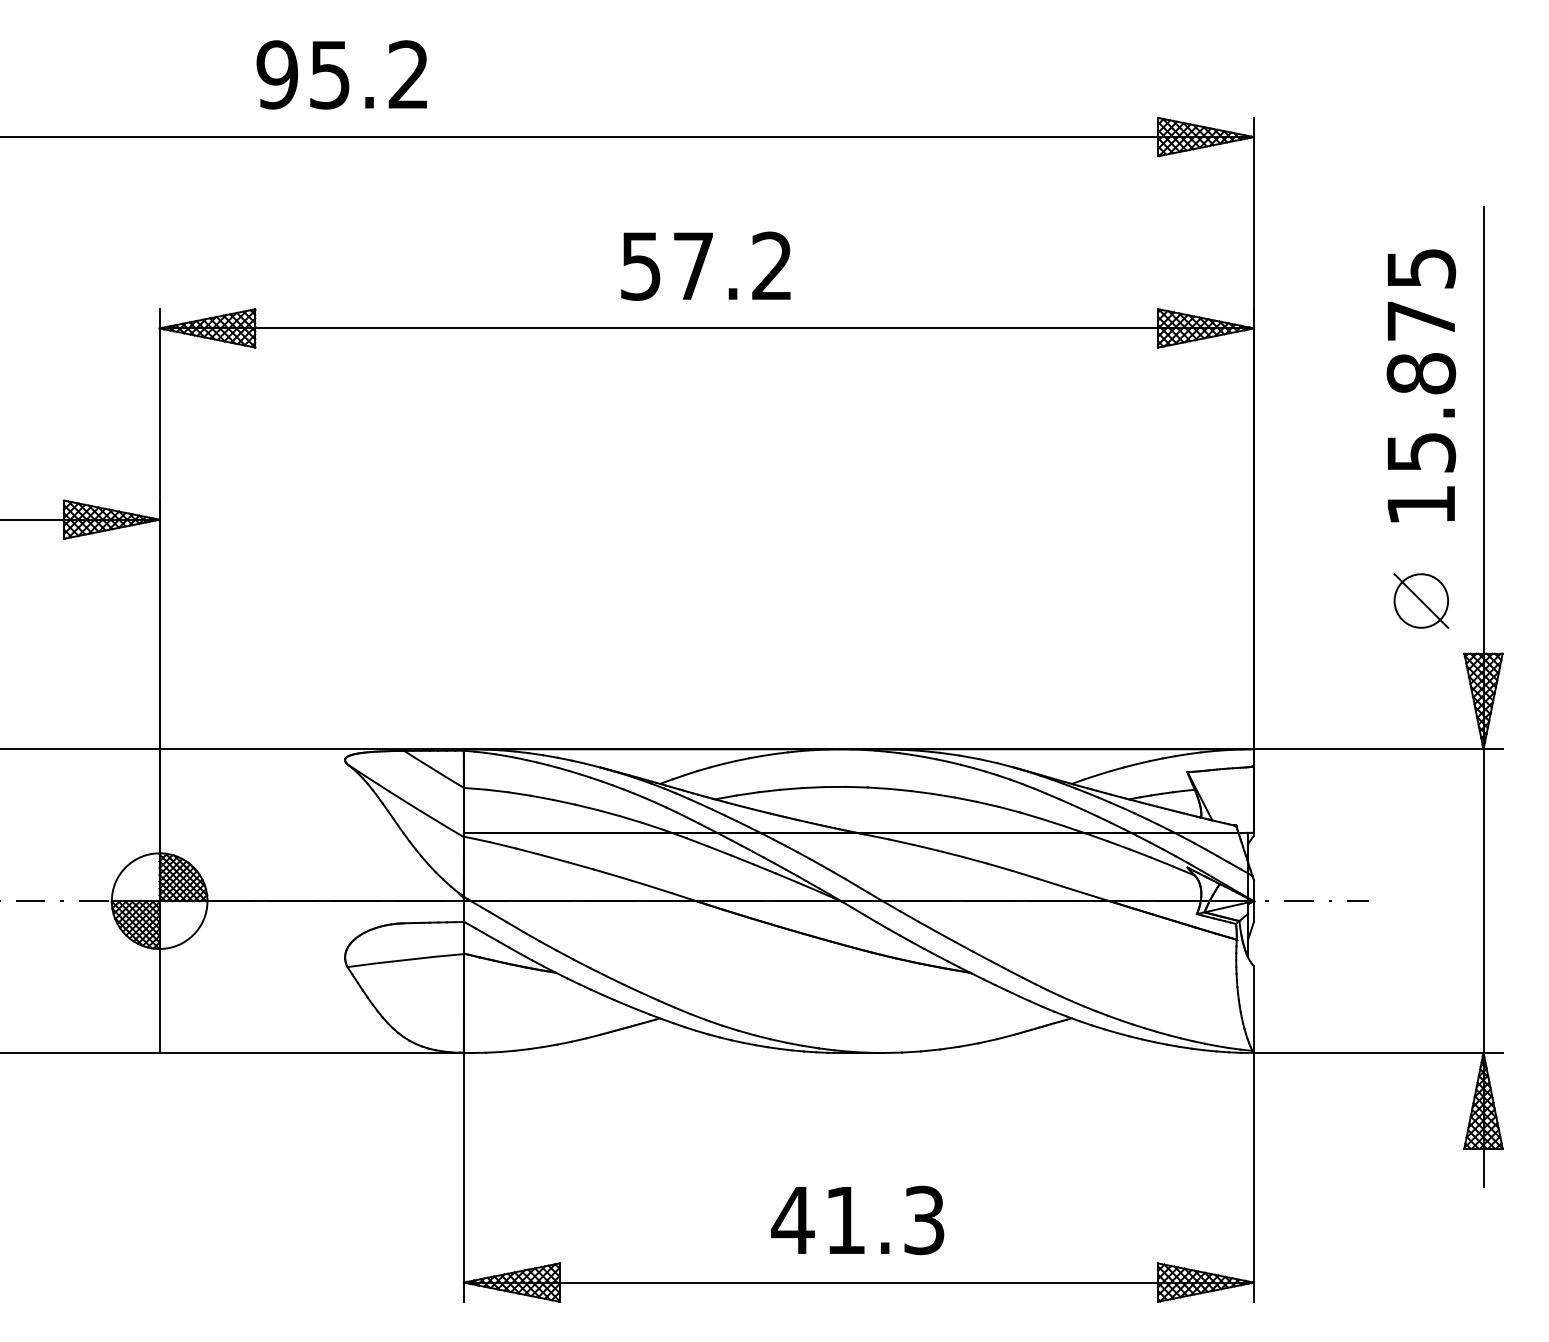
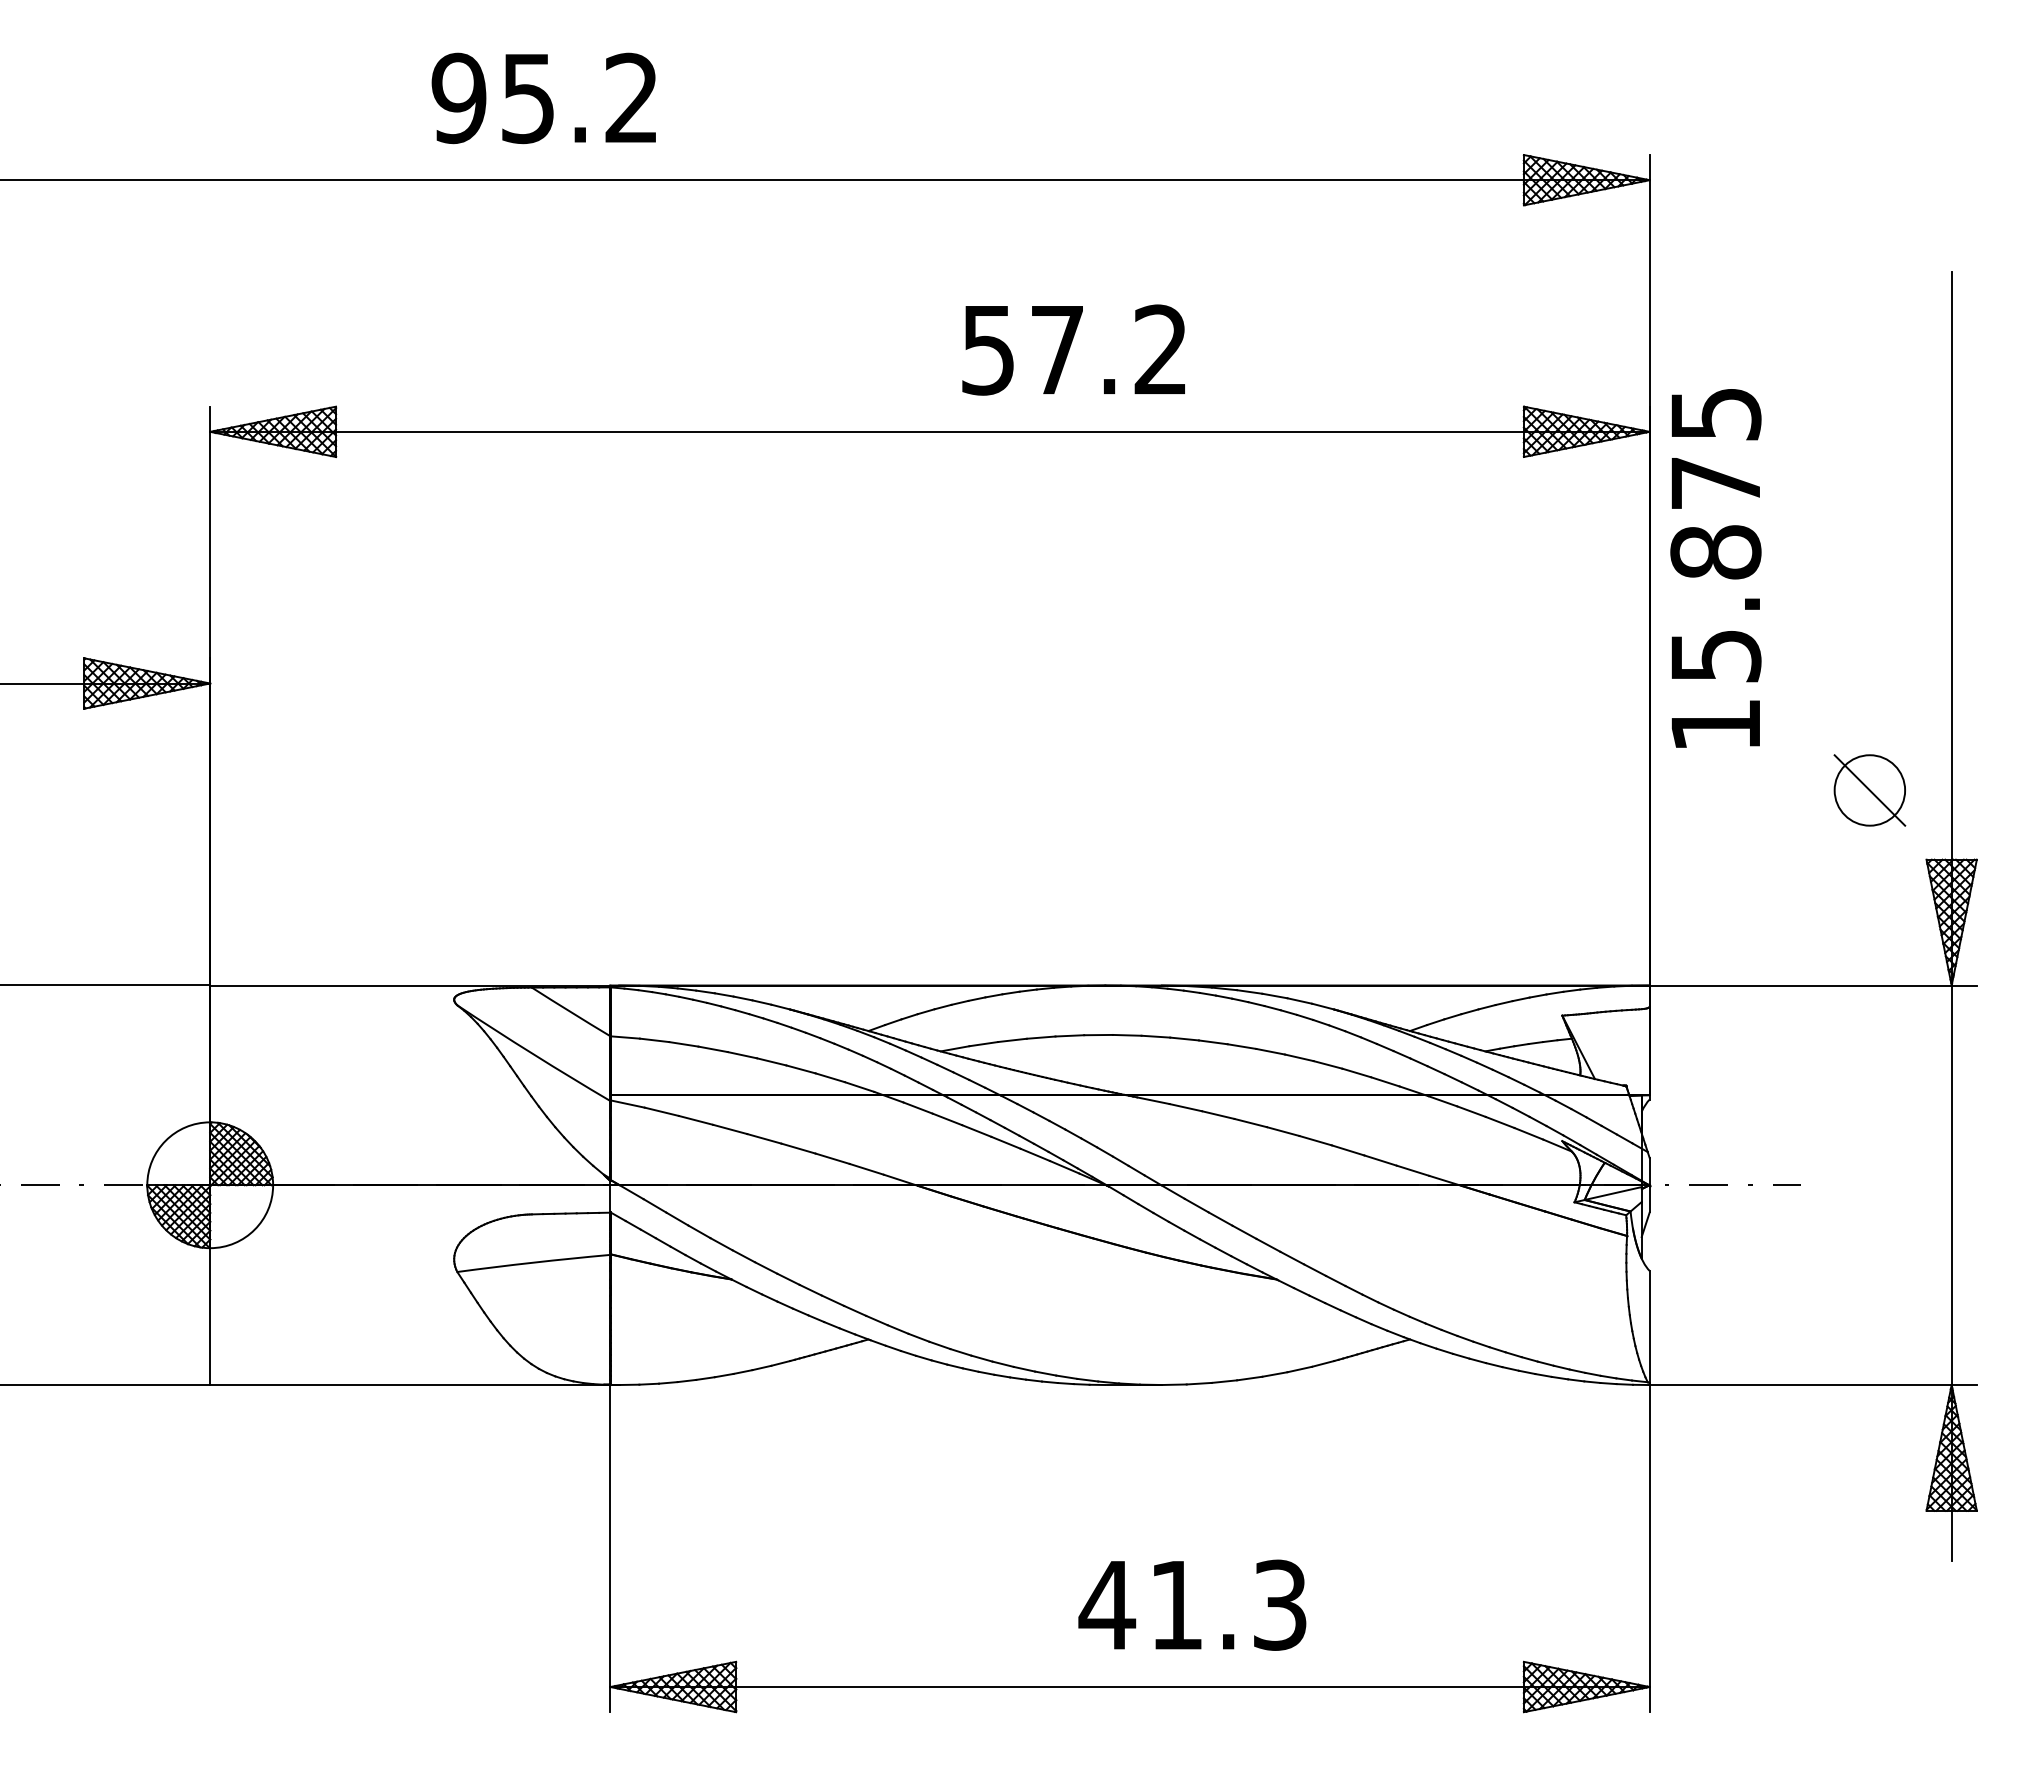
text: (341, 75) -> (543, 98), moved
text: (705, 265) -> (1073, 349), moved
text: (1421, 385) -> (1715, 568), moved
text: (857, 1219) -> (1192, 1604), moved

